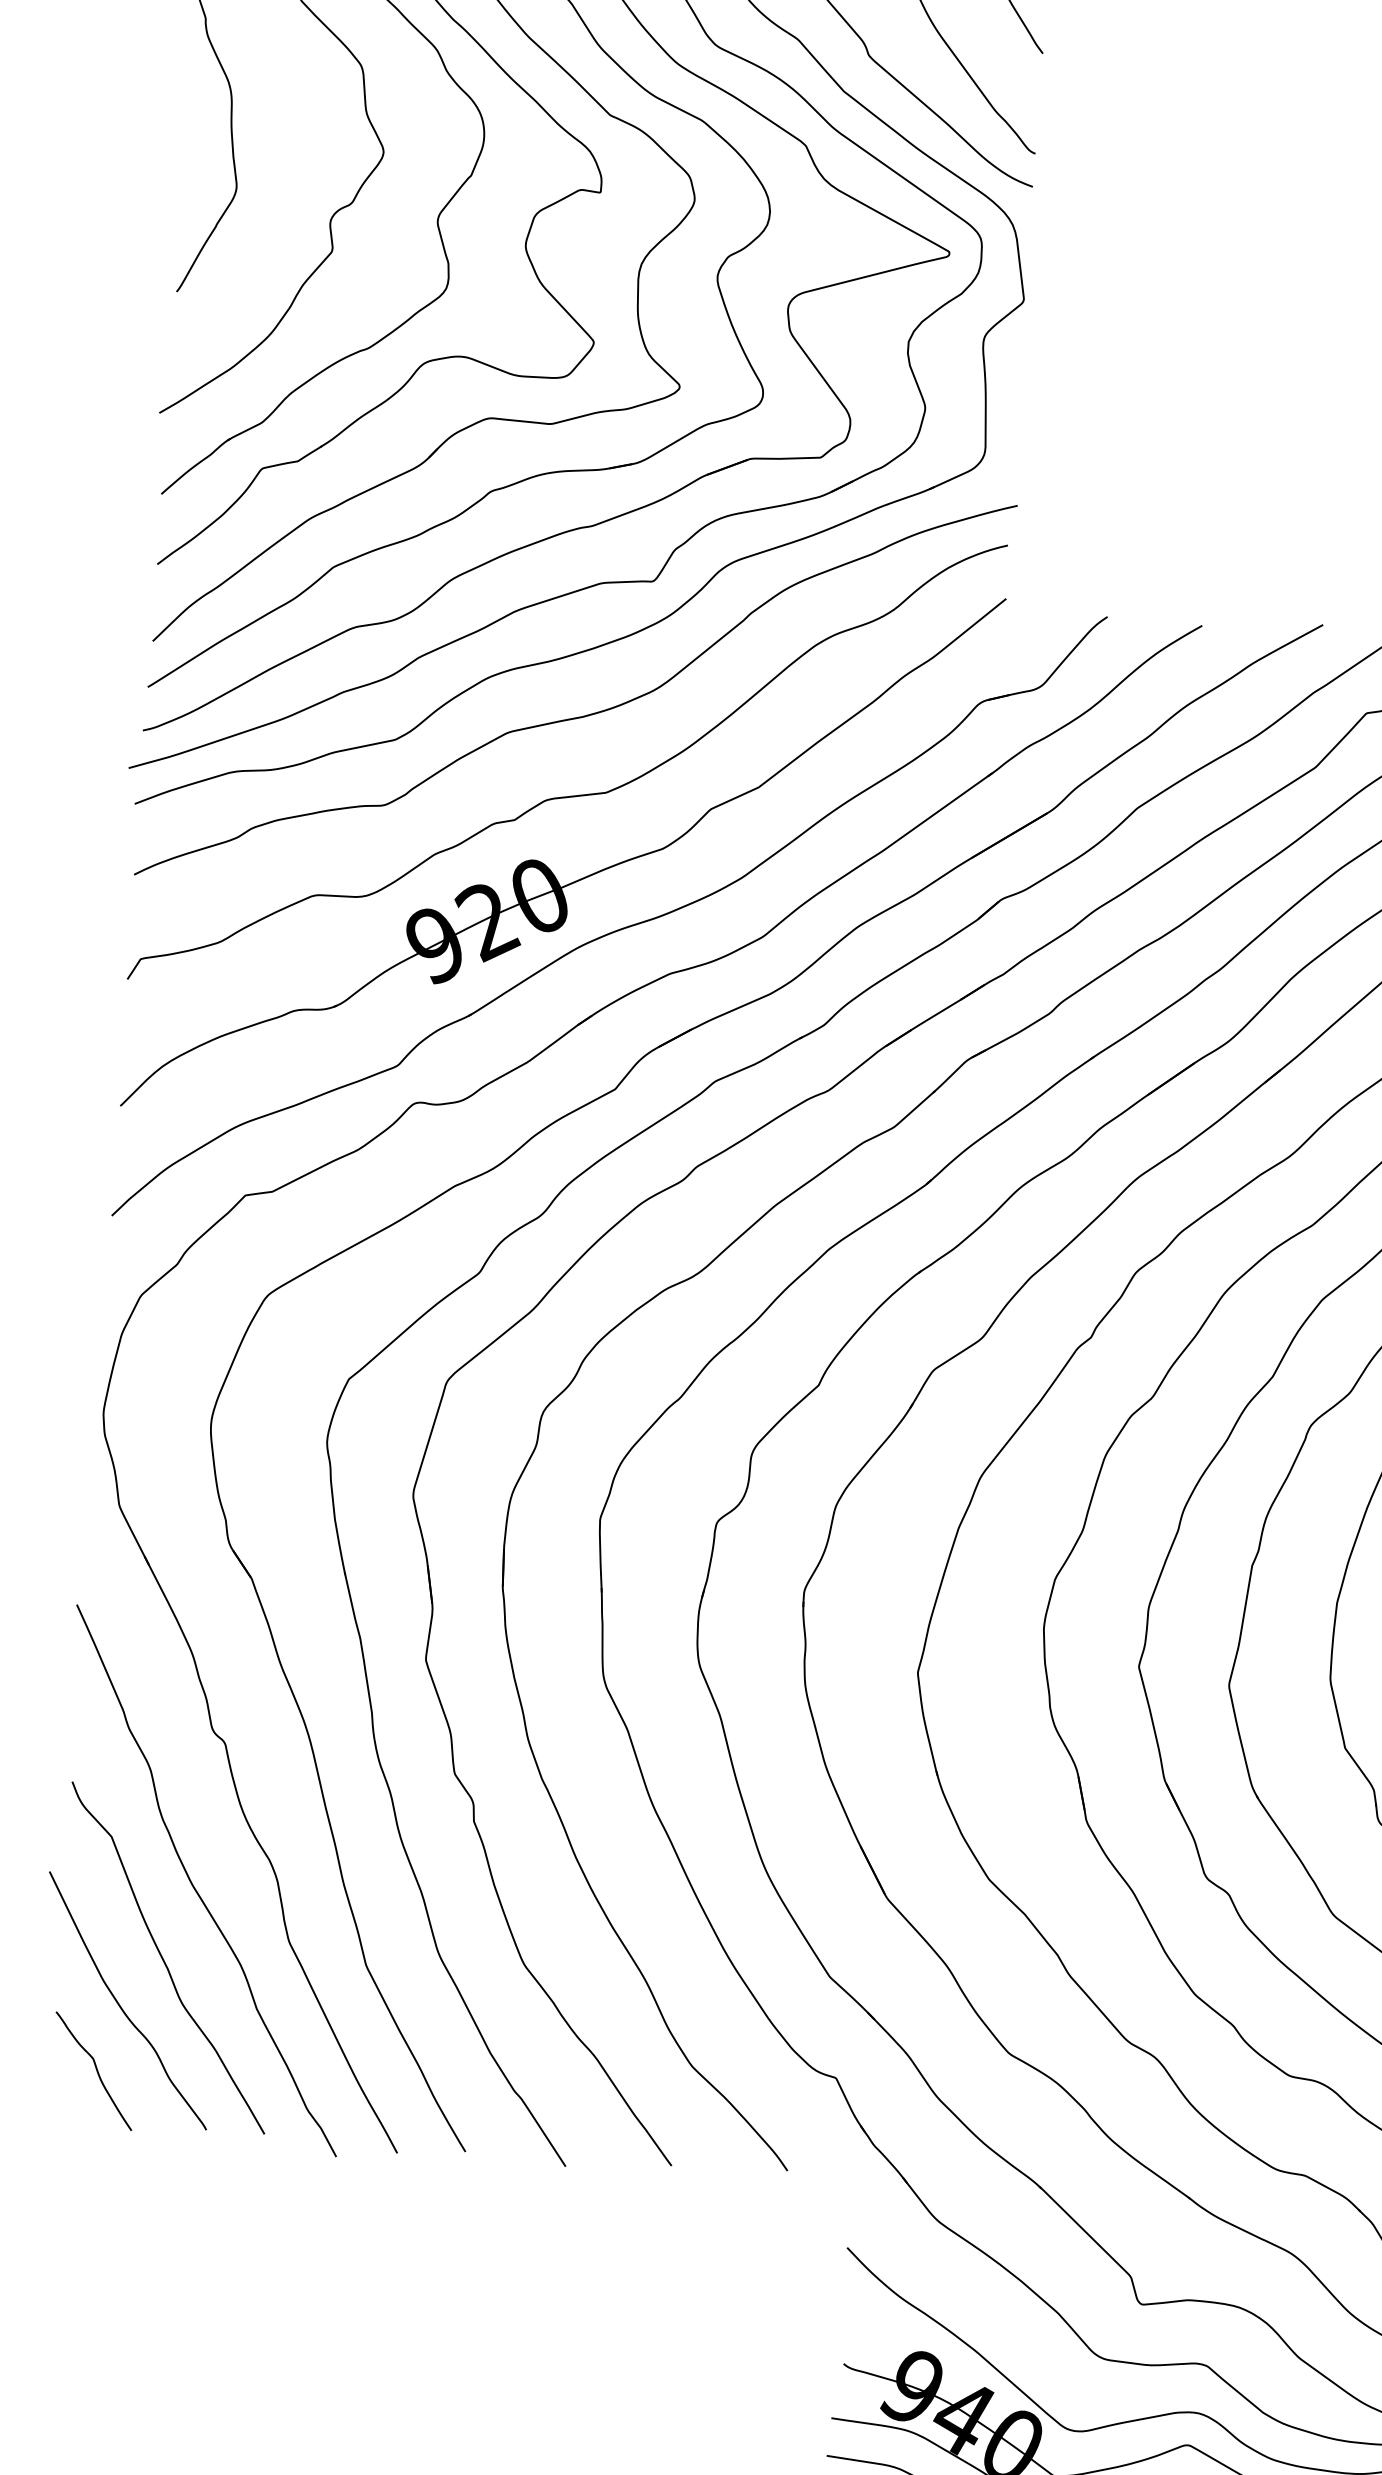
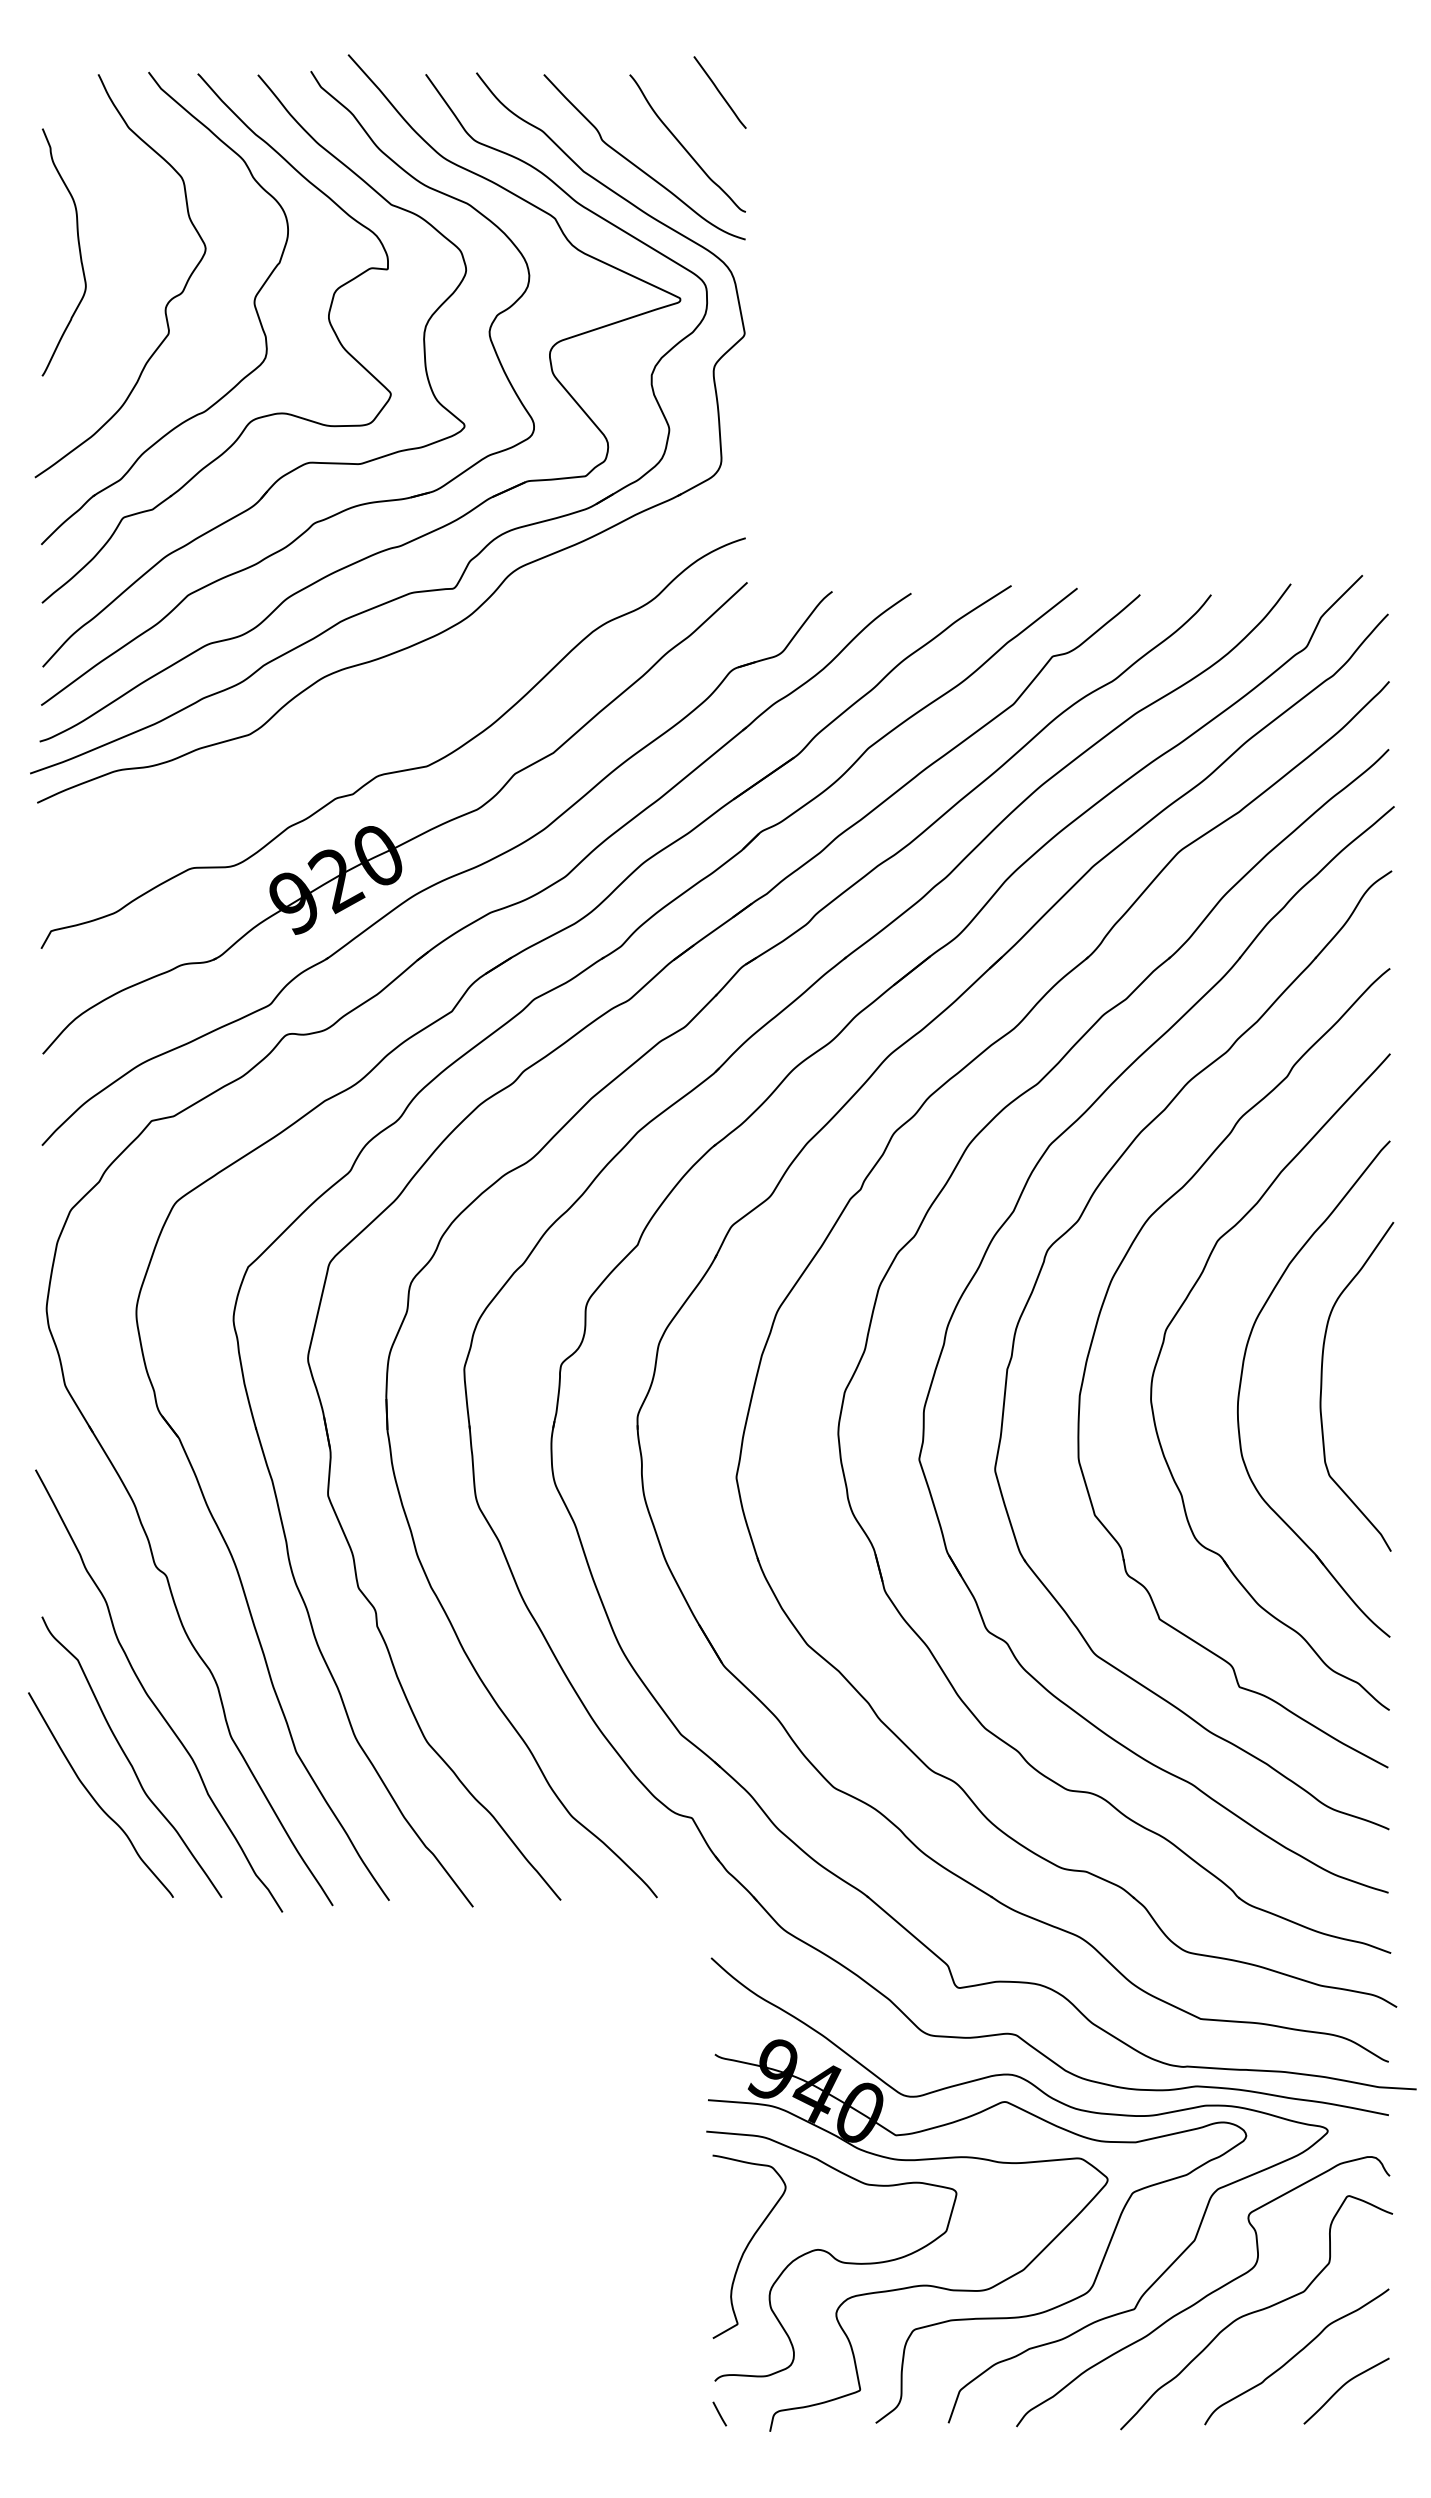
curve: (583, 715) -> (403, 703), removed
curve: (95, 2071) -> (78, 1855), removed

